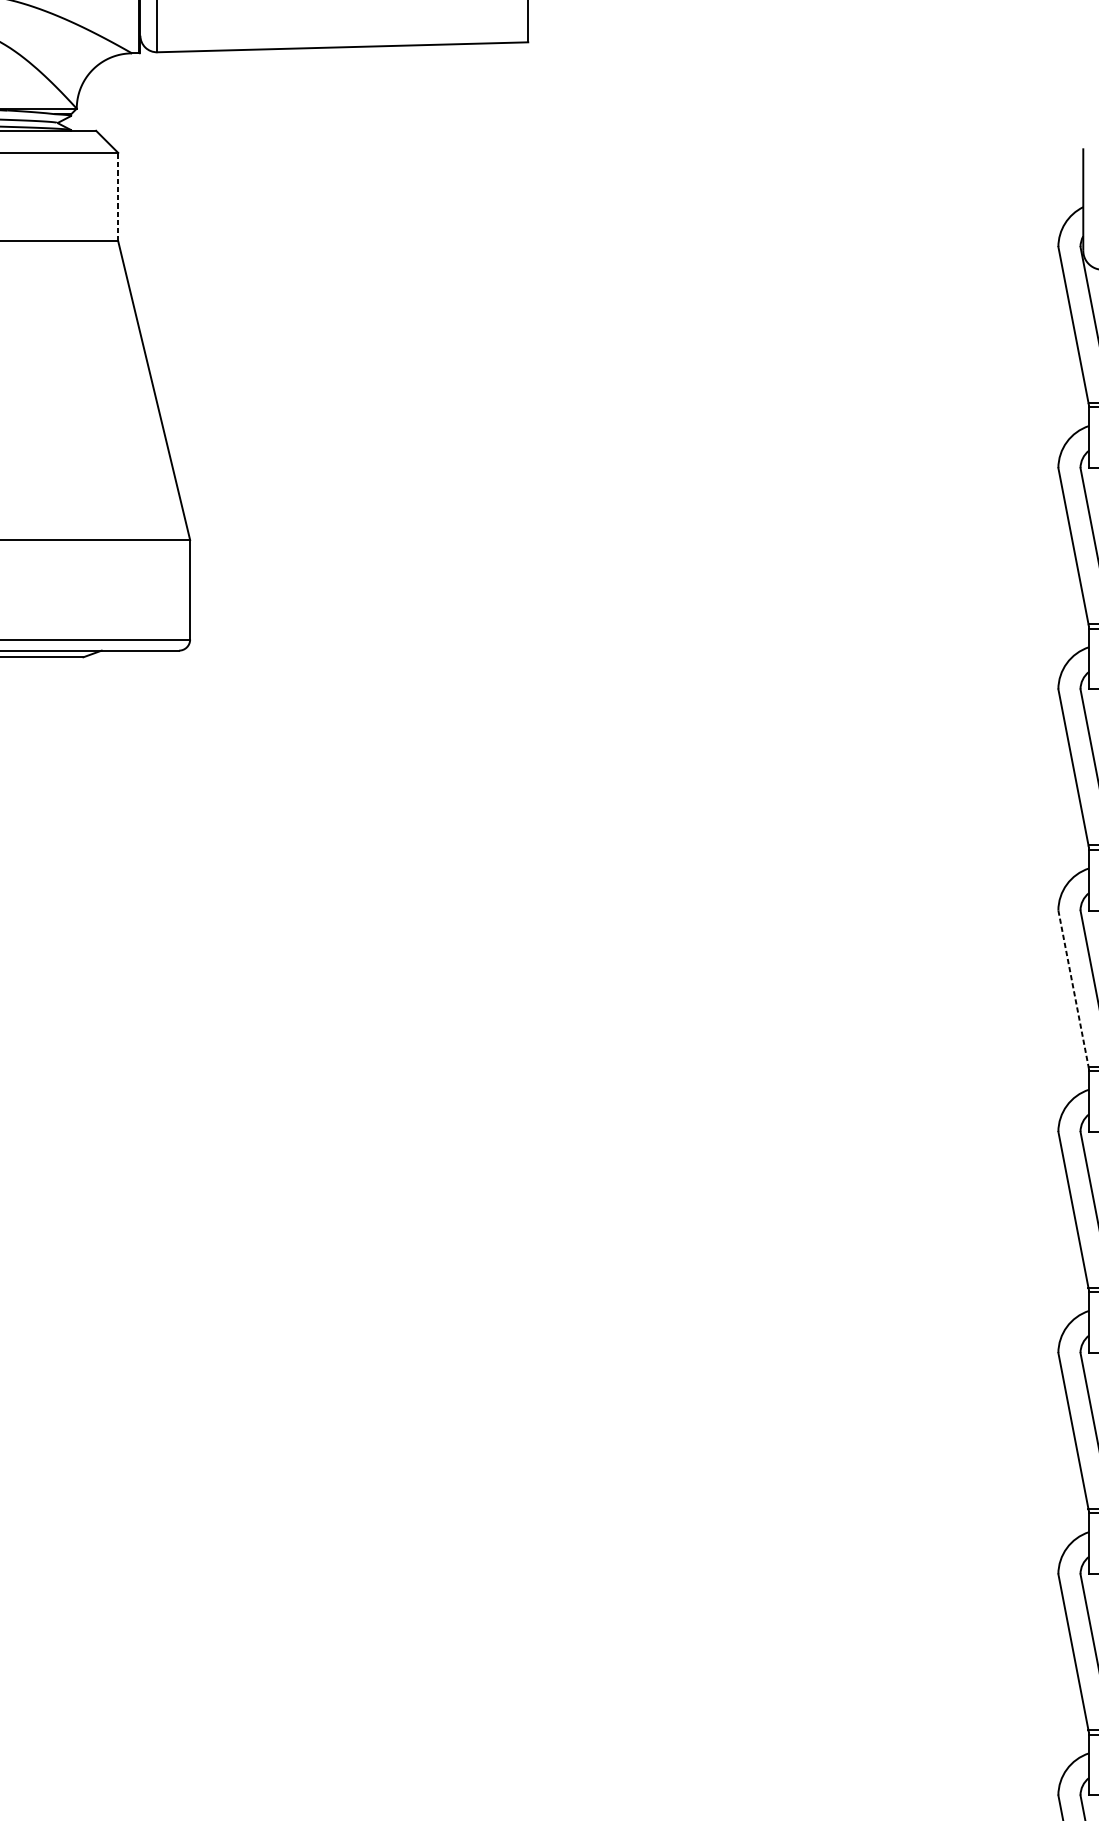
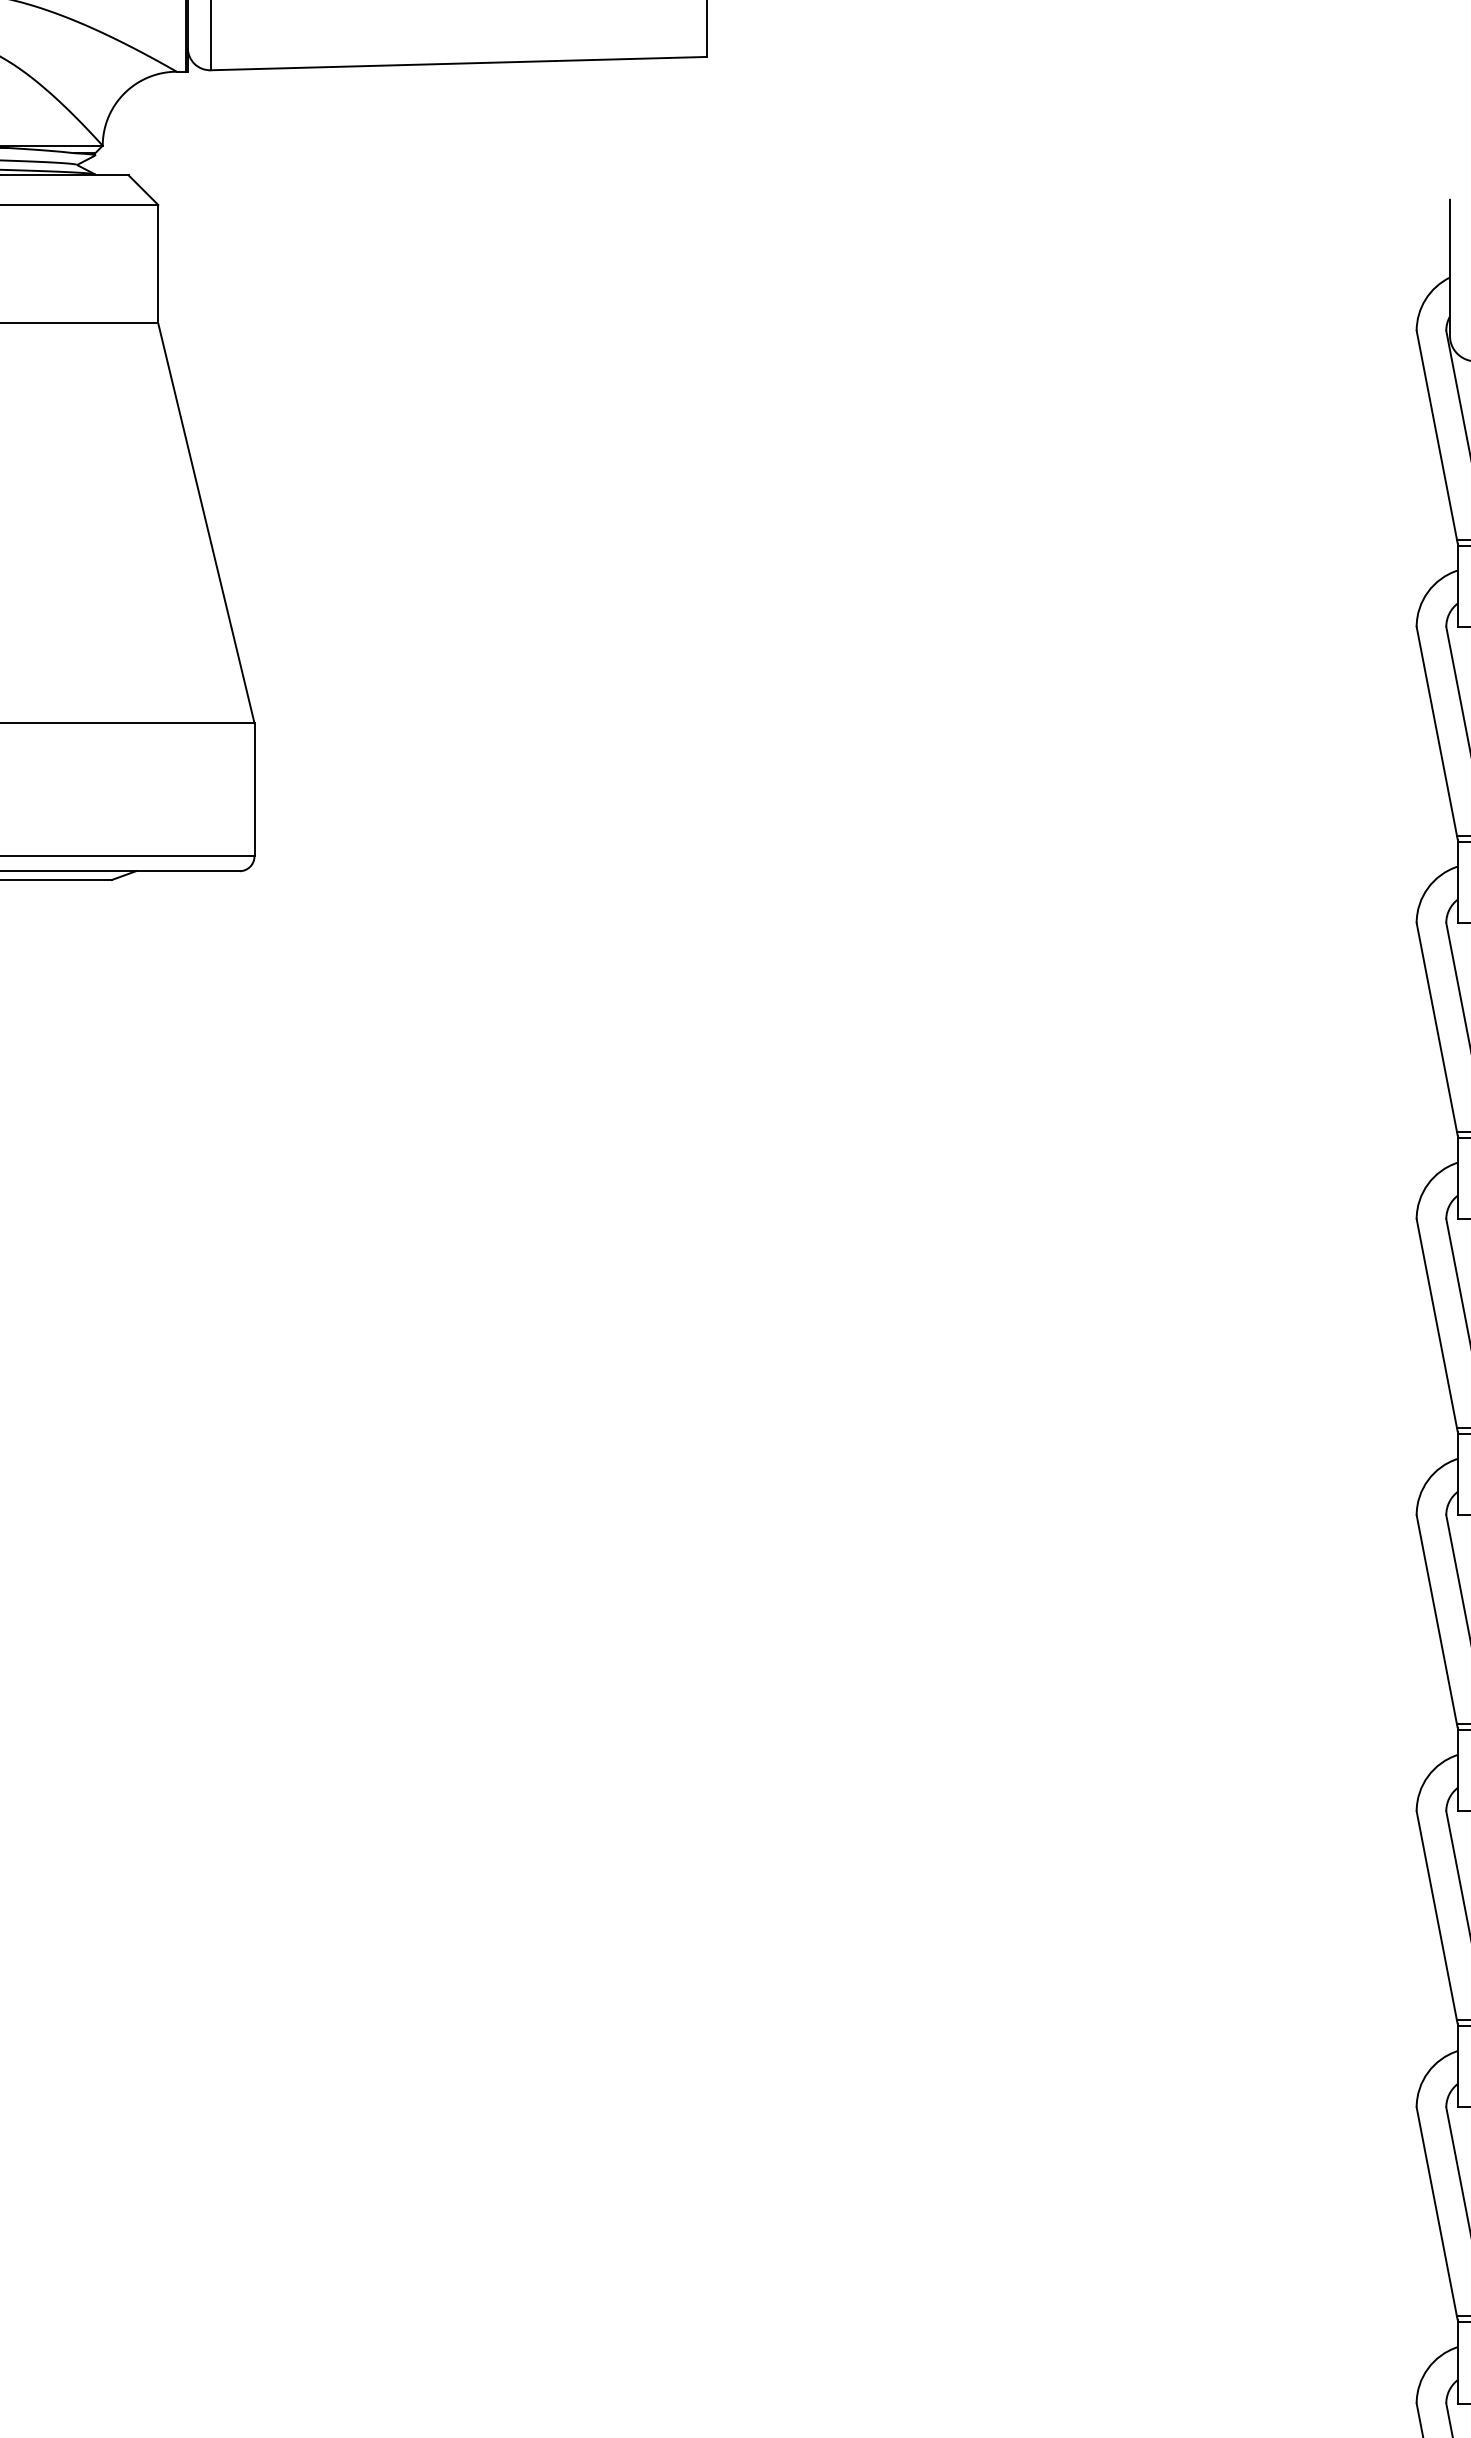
line: (118, 196) -> (158, 263), dashed -> solid
line: (1073, 989) -> (1436, 1324), dashed -> solid

